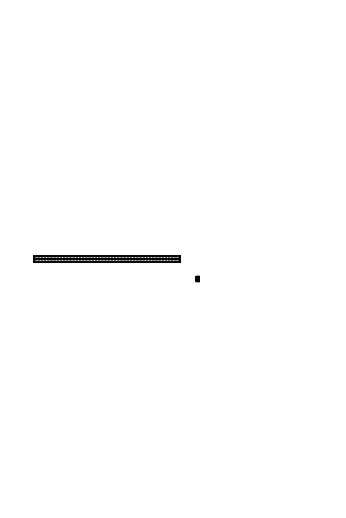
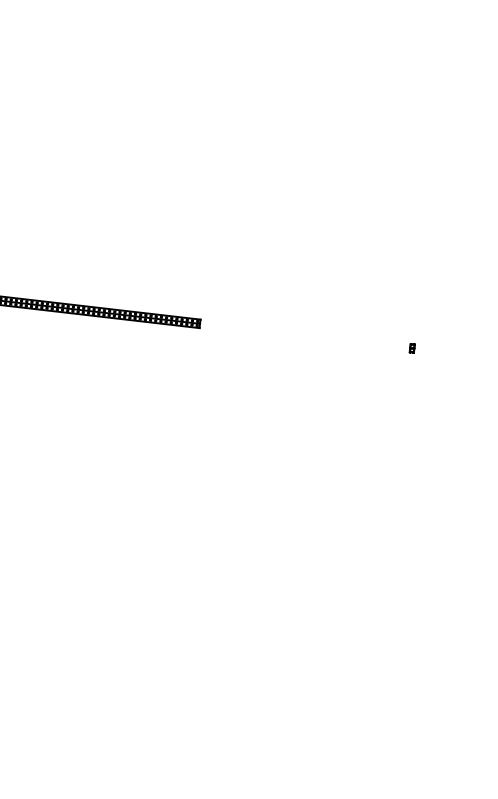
part: (197, 278) -> (411, 347), moved

